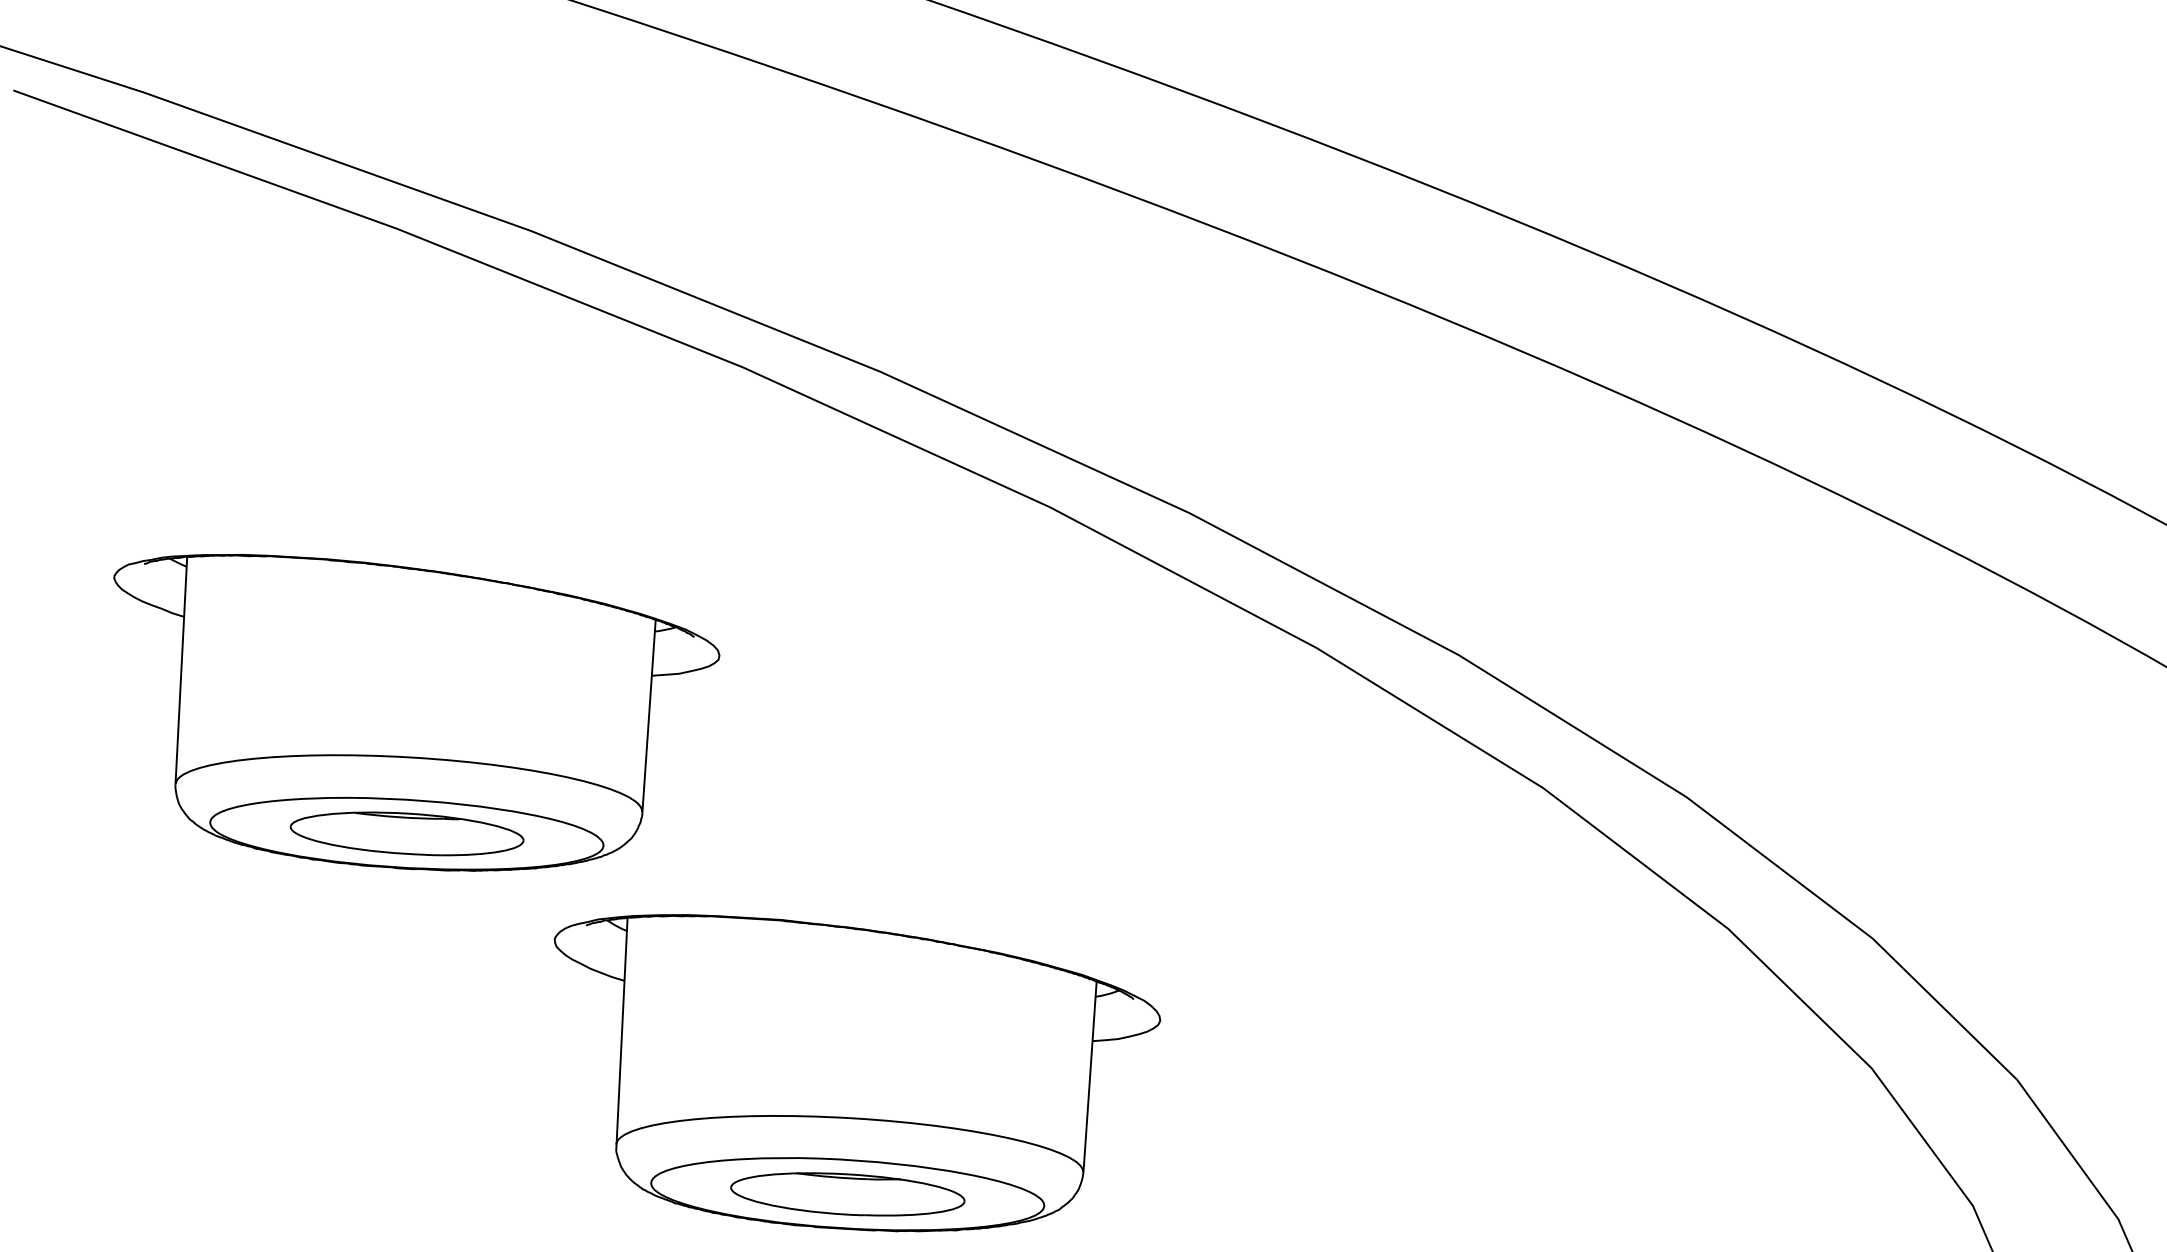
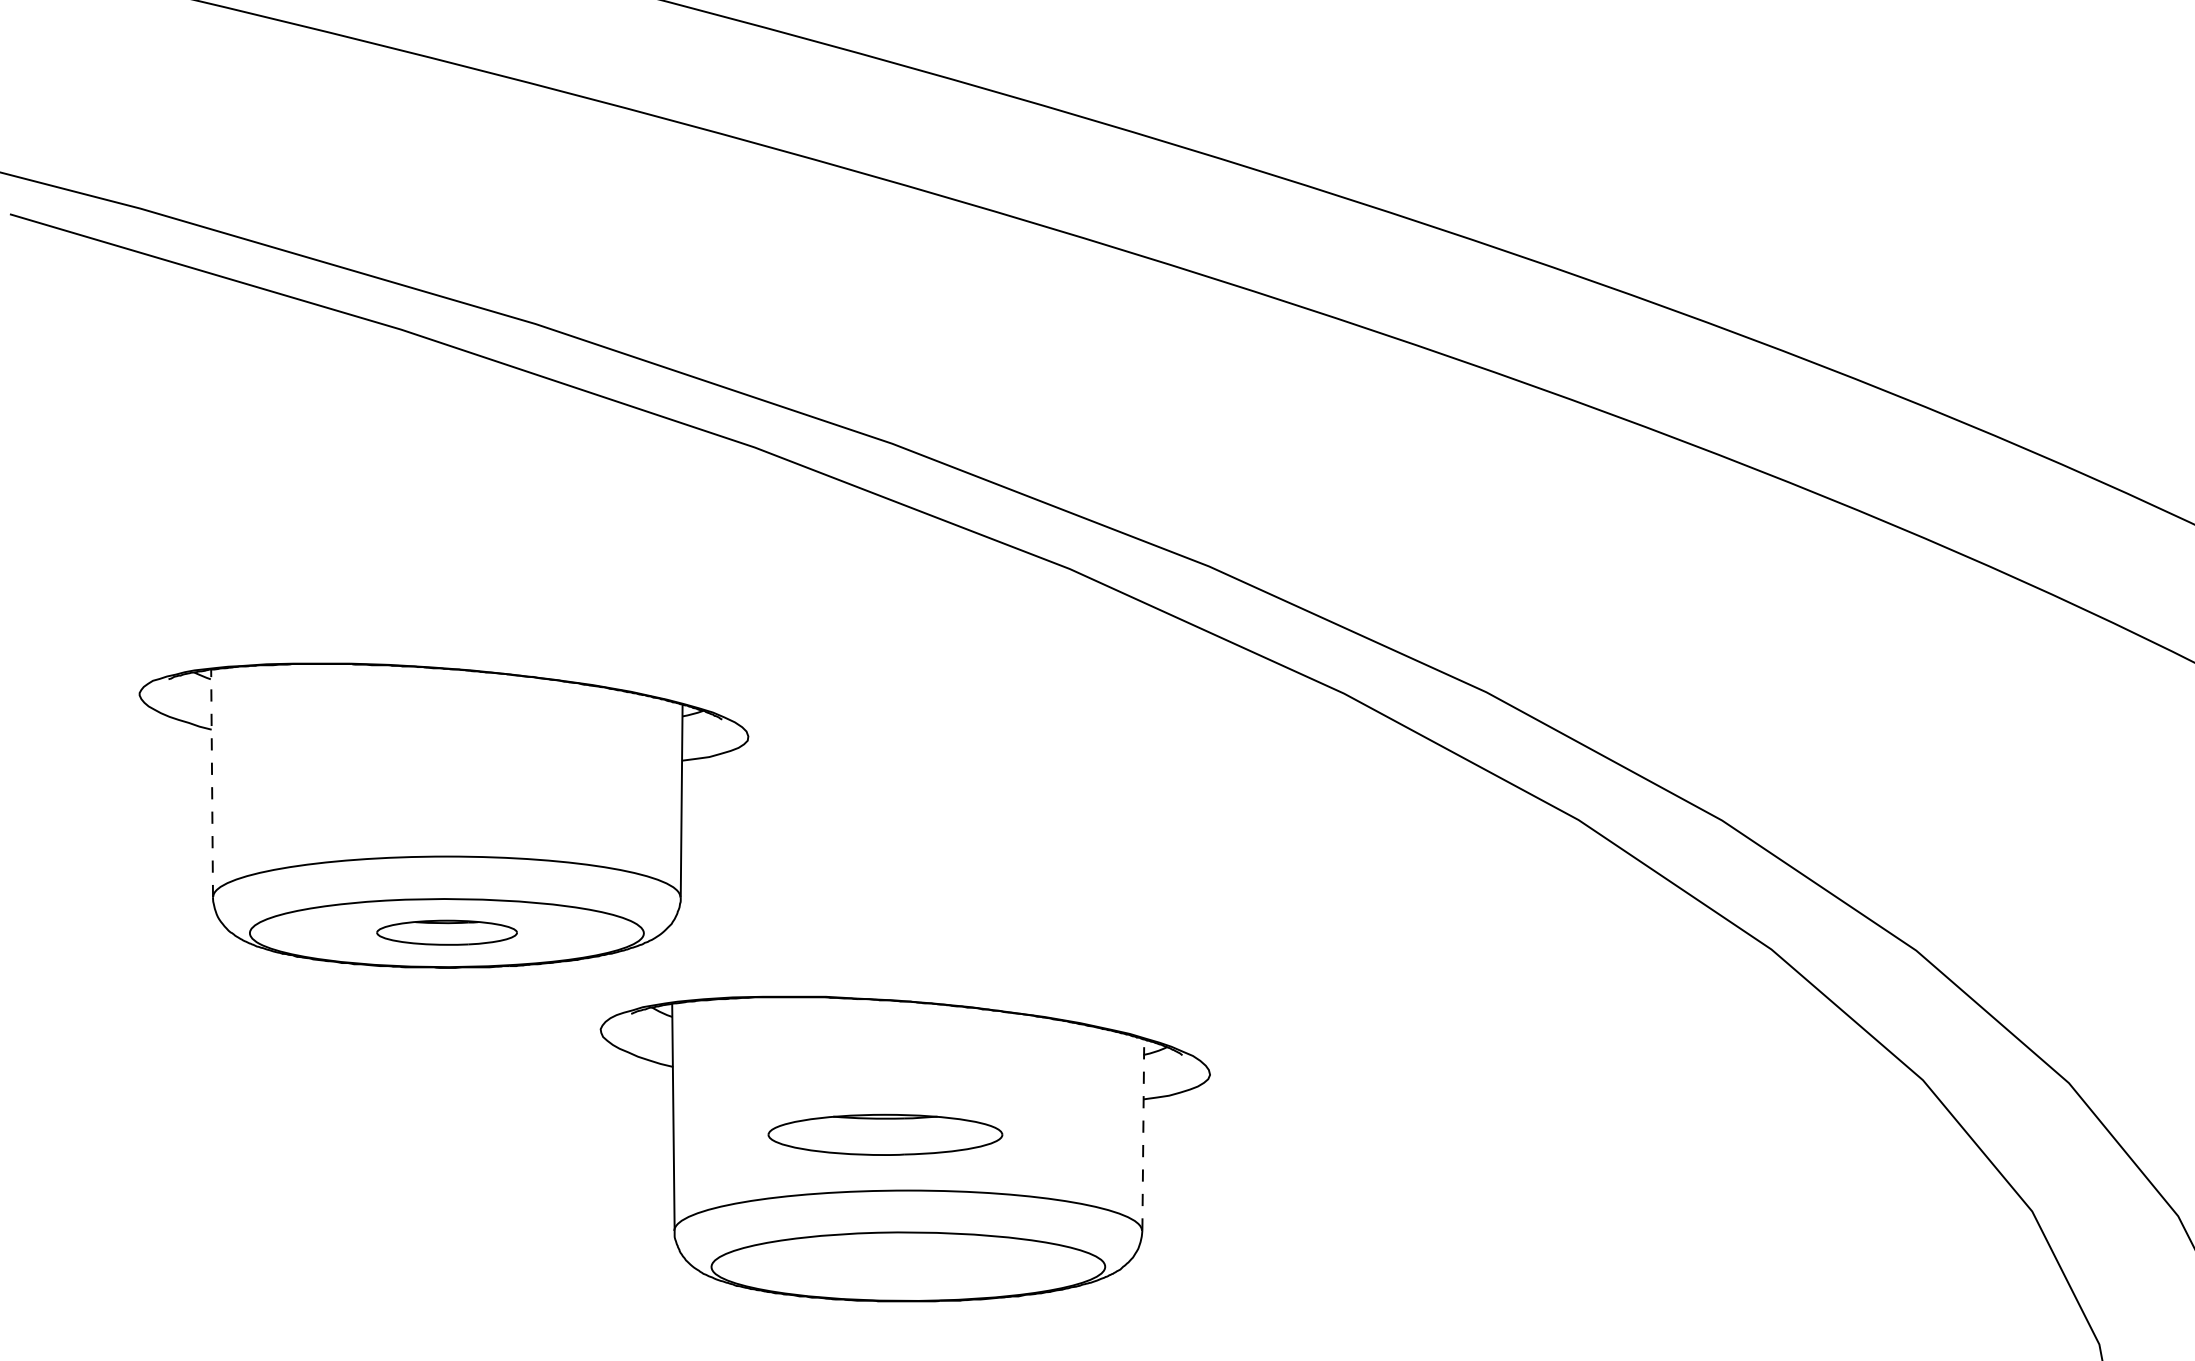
line: (181, 670) -> (212, 783), solid -> dashed
part: (406, 833) -> (446, 932), size x0.6
line: (1090, 1076) -> (1143, 1134), solid -> dashed
part: (847, 1194) -> (885, 1134), moved

